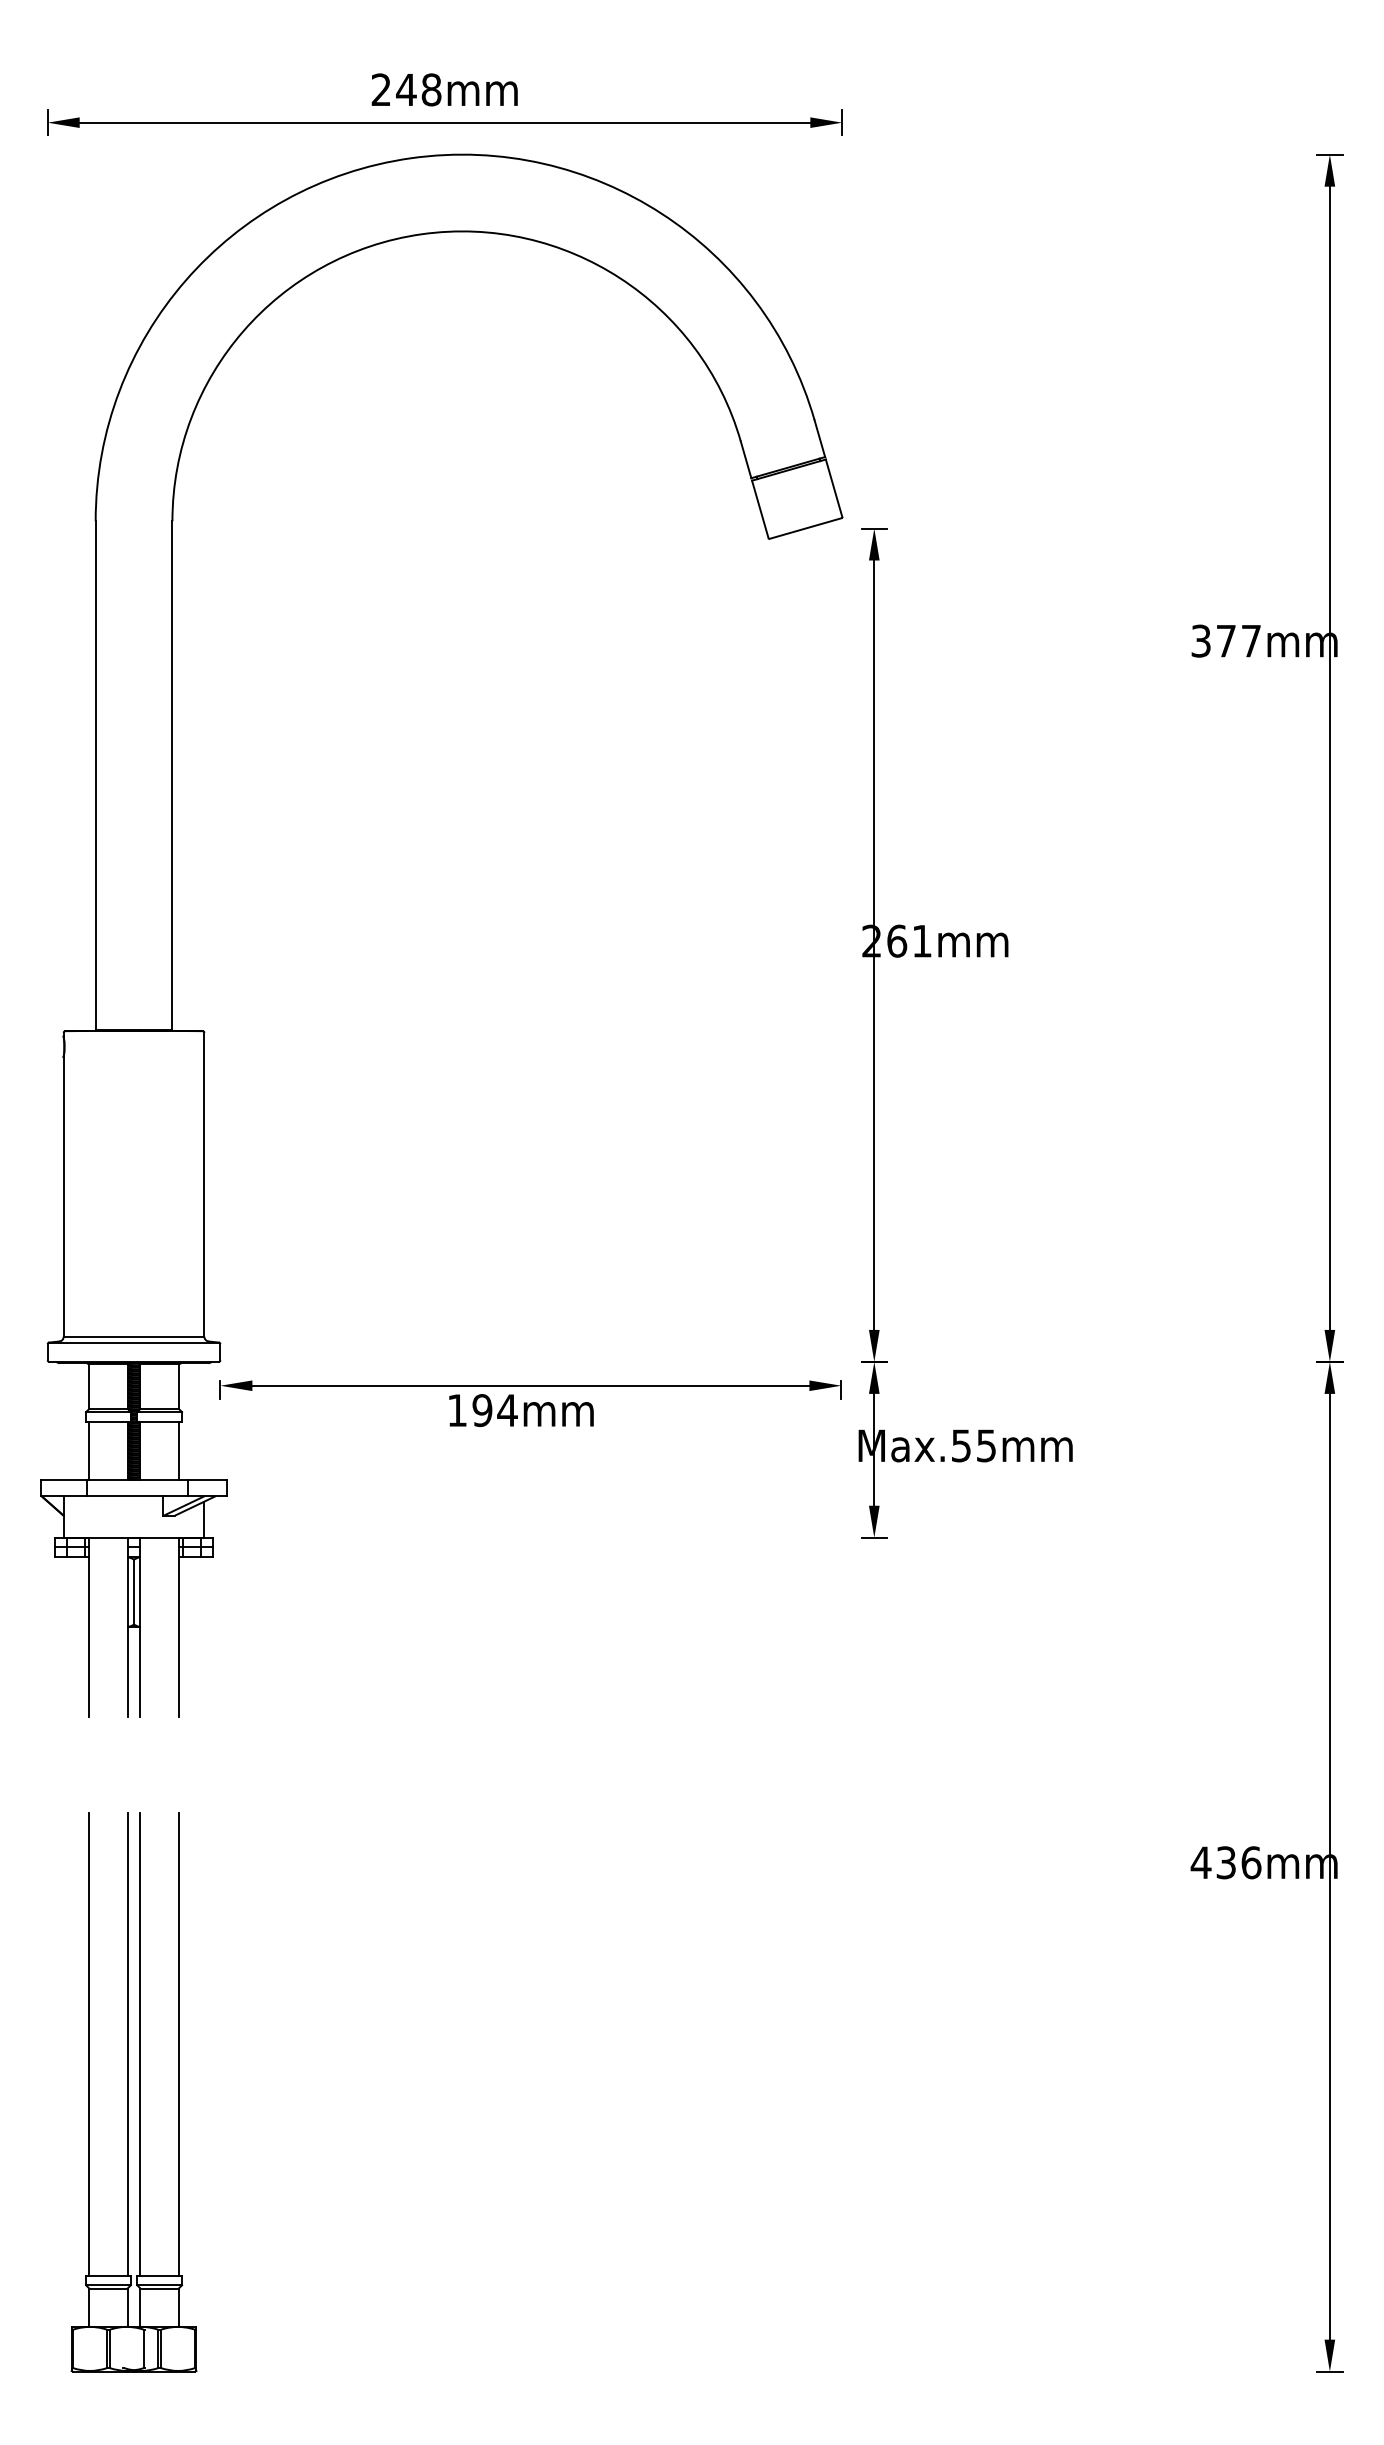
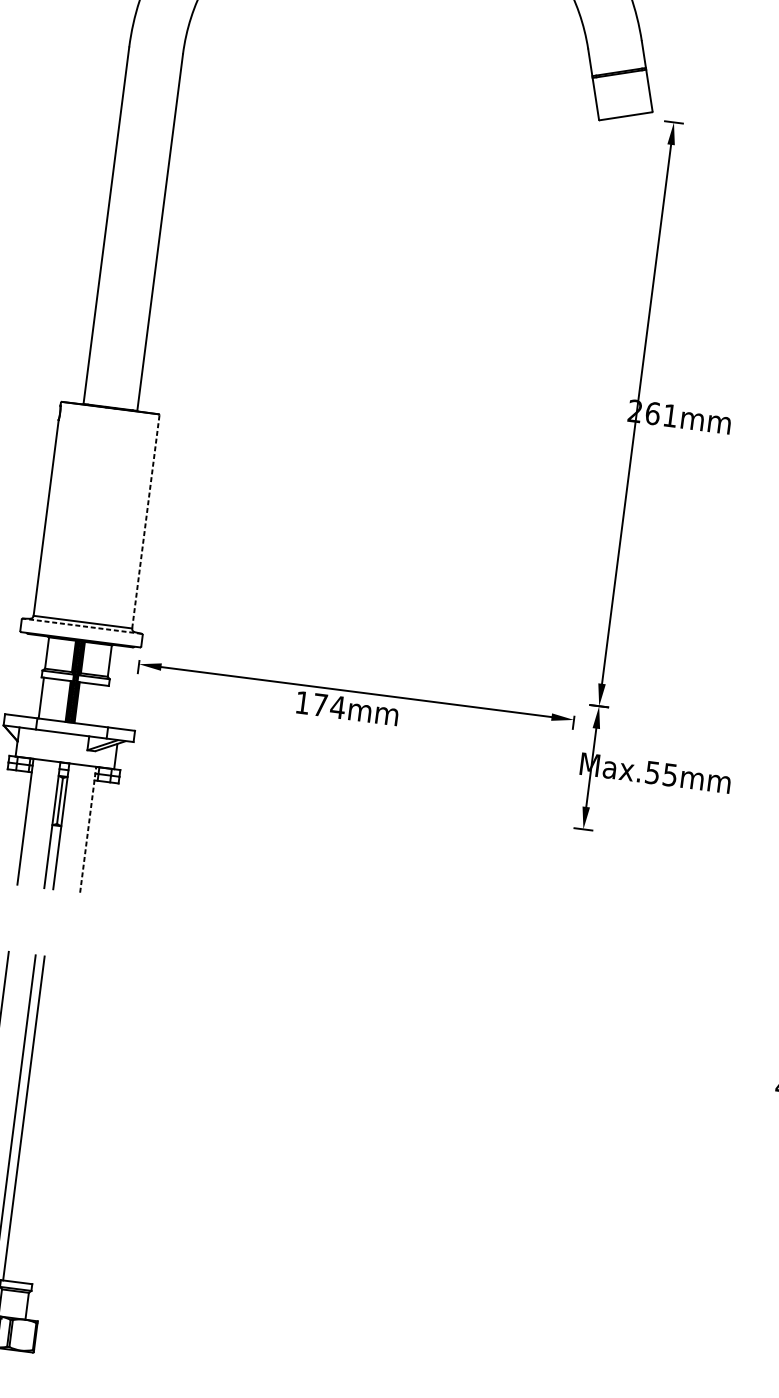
line: (204, 1184) -> (145, 521), solid -> dashed
line: (134, 1342) -> (82, 626), solid -> dashed
text: (482, 1410) -> (320, 705), 194mm -> 174mm
line: (178, 1450) -> (103, 705), removed
line: (178, 1627) -> (87, 829), solid -> dashed
line: (178, 2044) -> (50, 1121), removed

